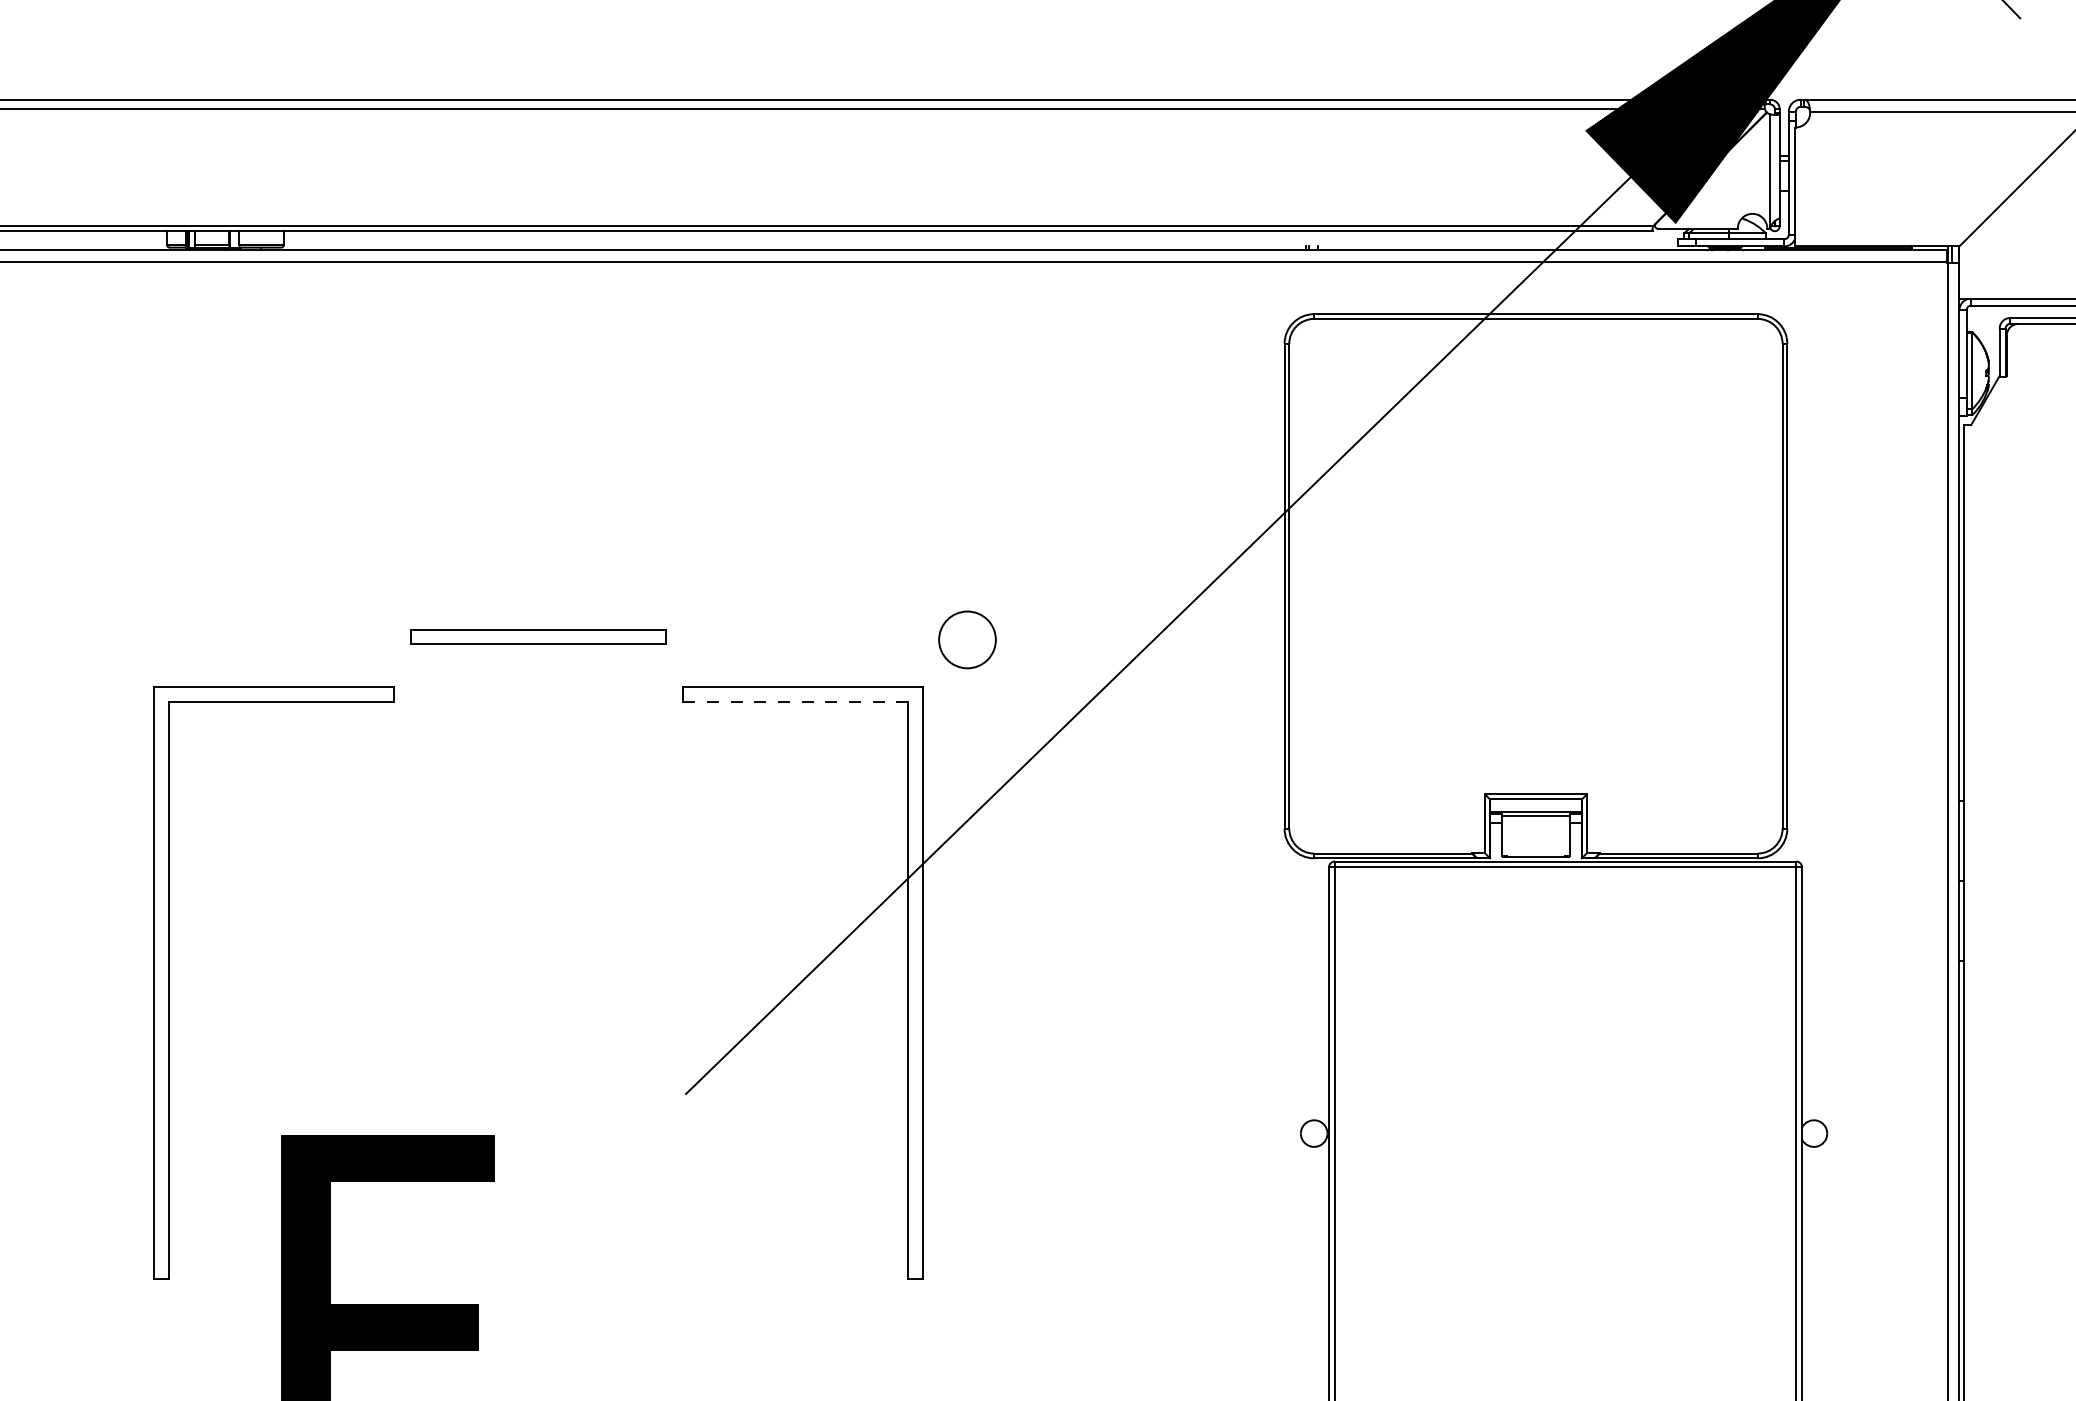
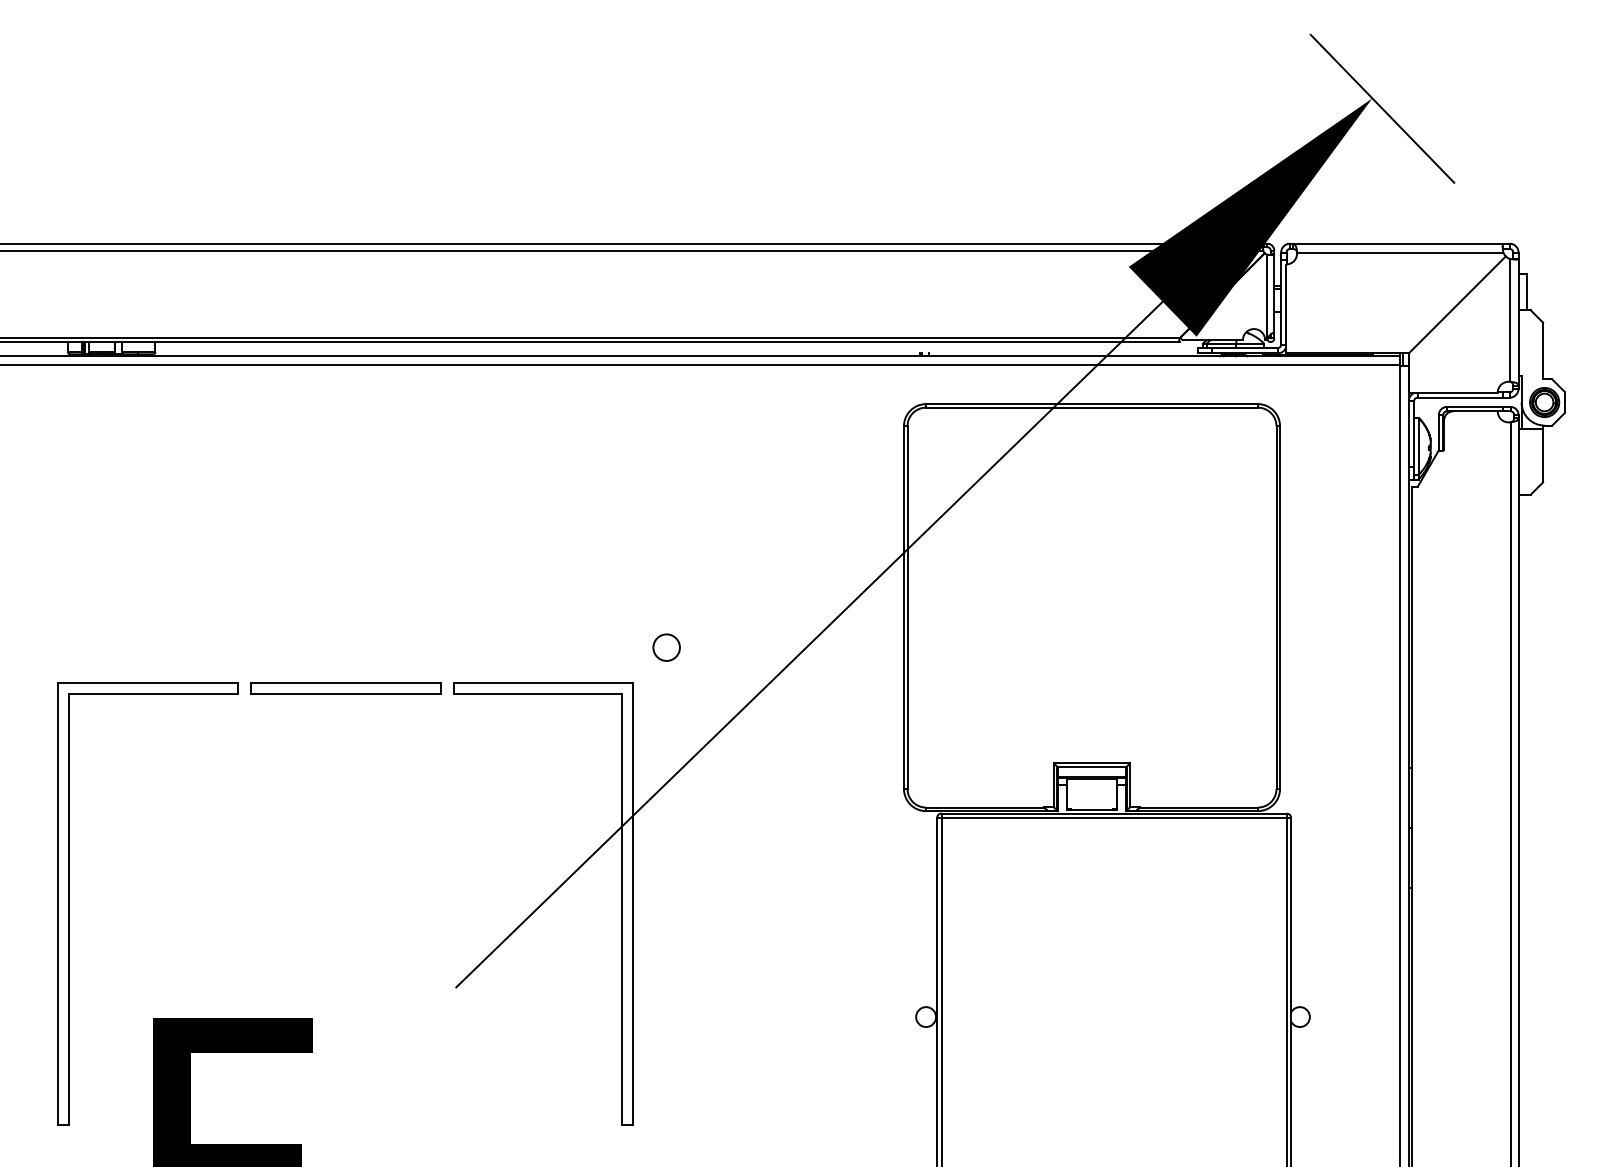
part: (538, 636) -> (345, 688), moved
circle: (967, 639) -> (666, 647), size x0.62
line: (796, 702) -> (538, 694), dashed -> solid

